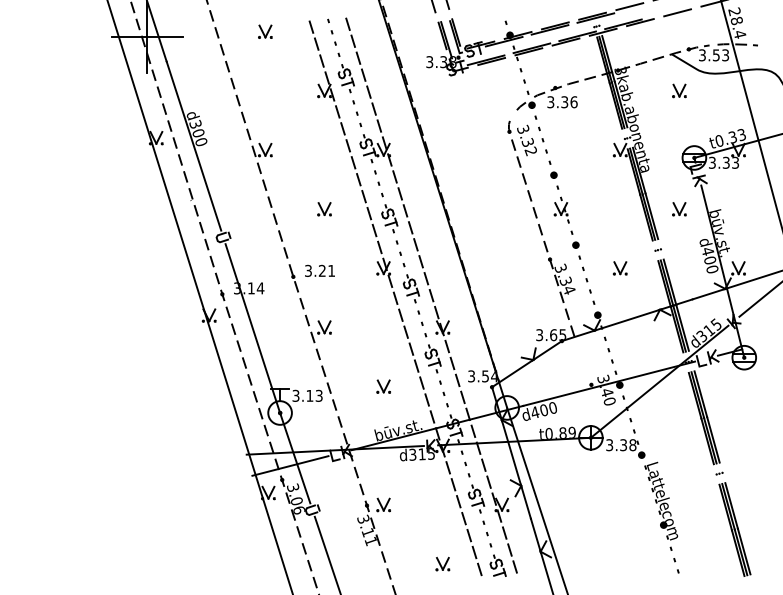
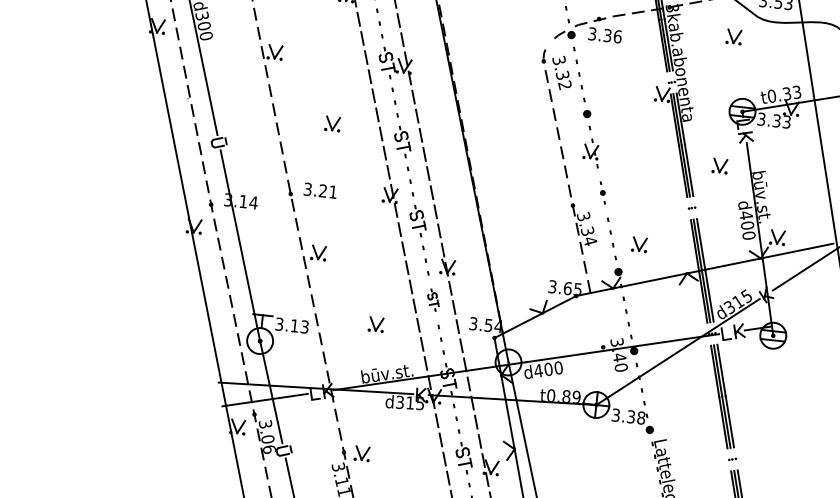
part: (575, 244) -> (602, 192), size x0.7
part: (619, 268) -> (638, 244), moved
part: (432, 358) -> (432, 299), size x0.7

